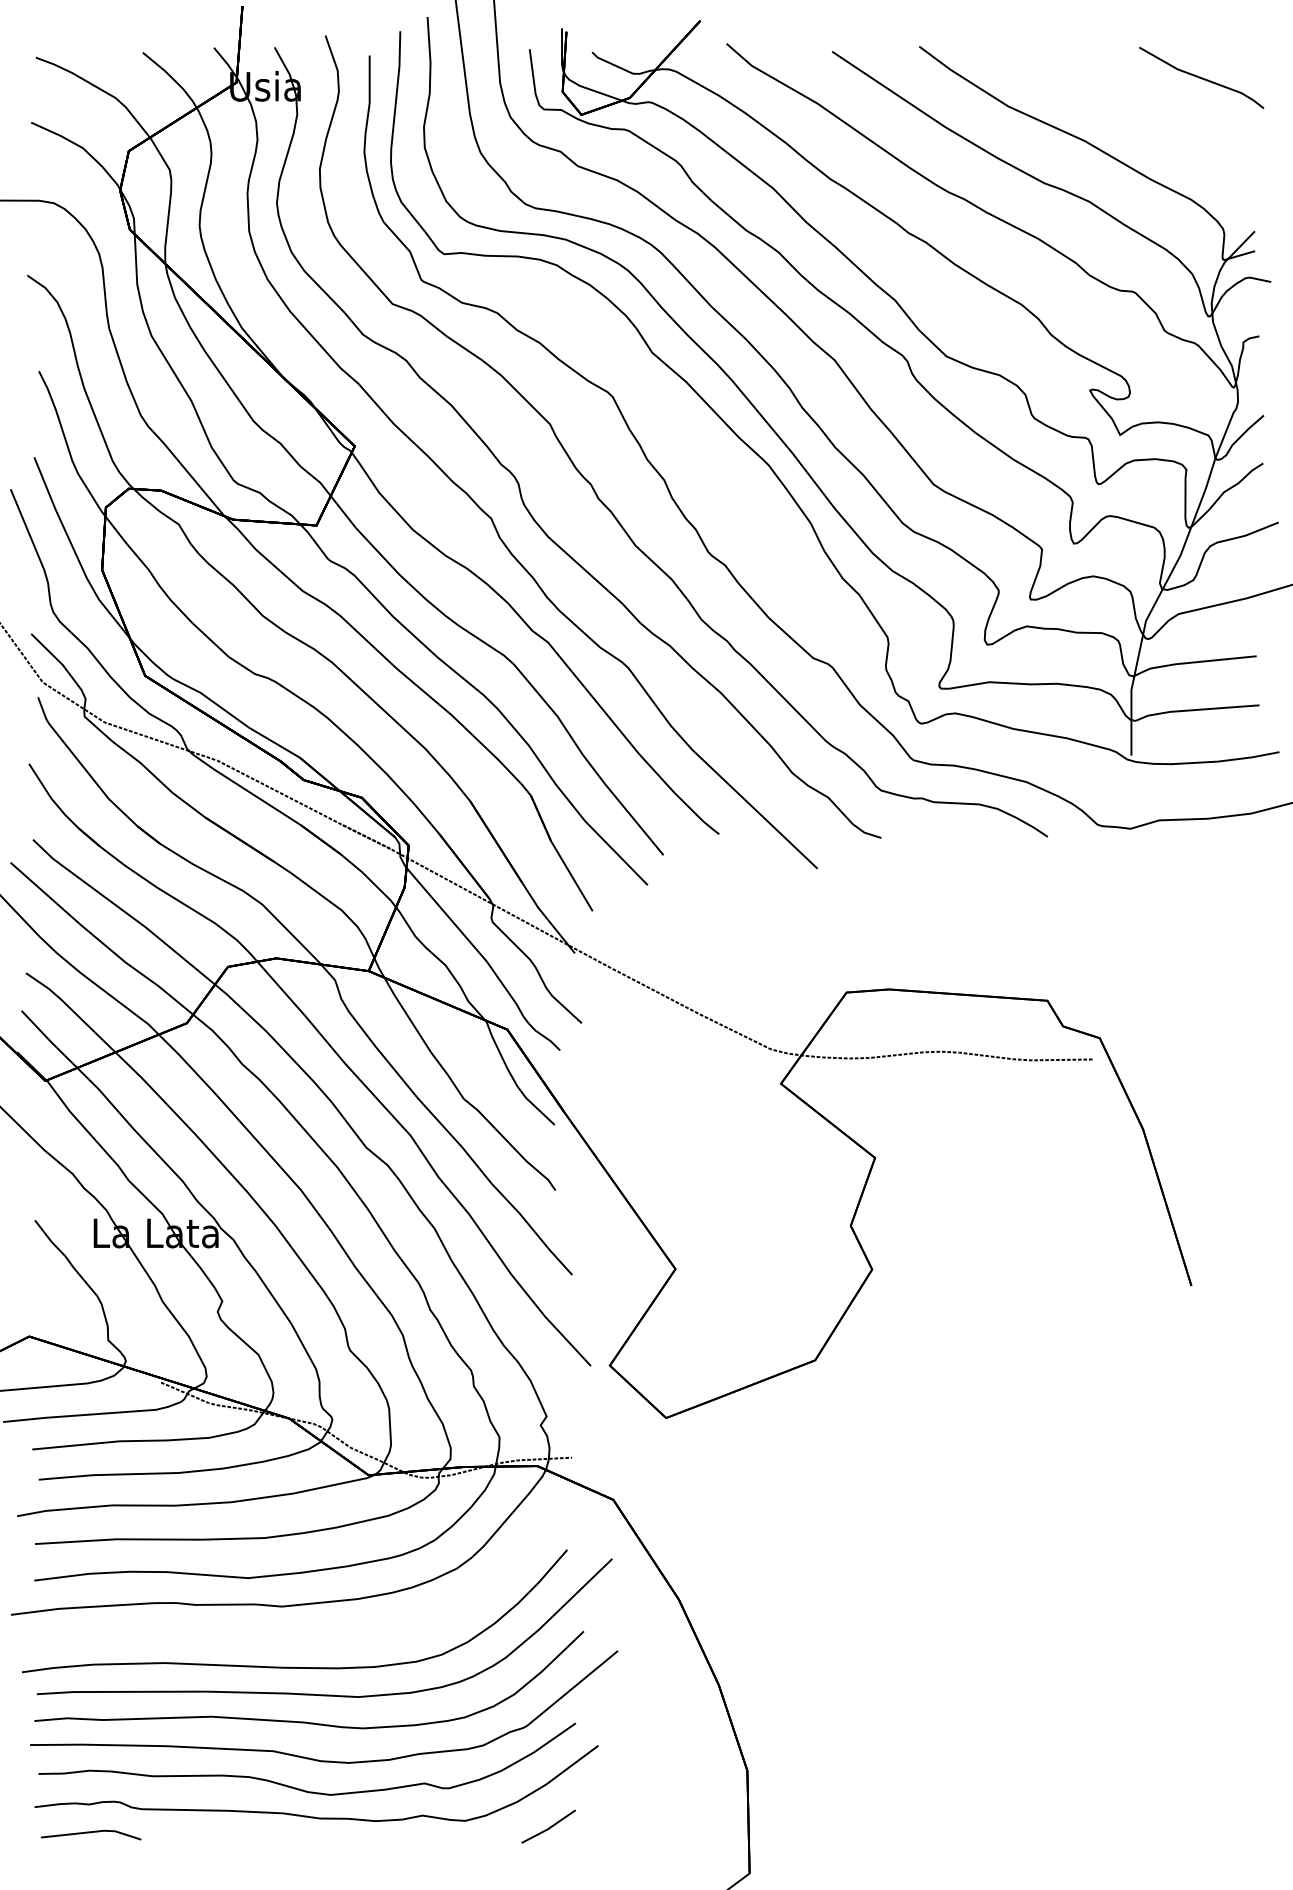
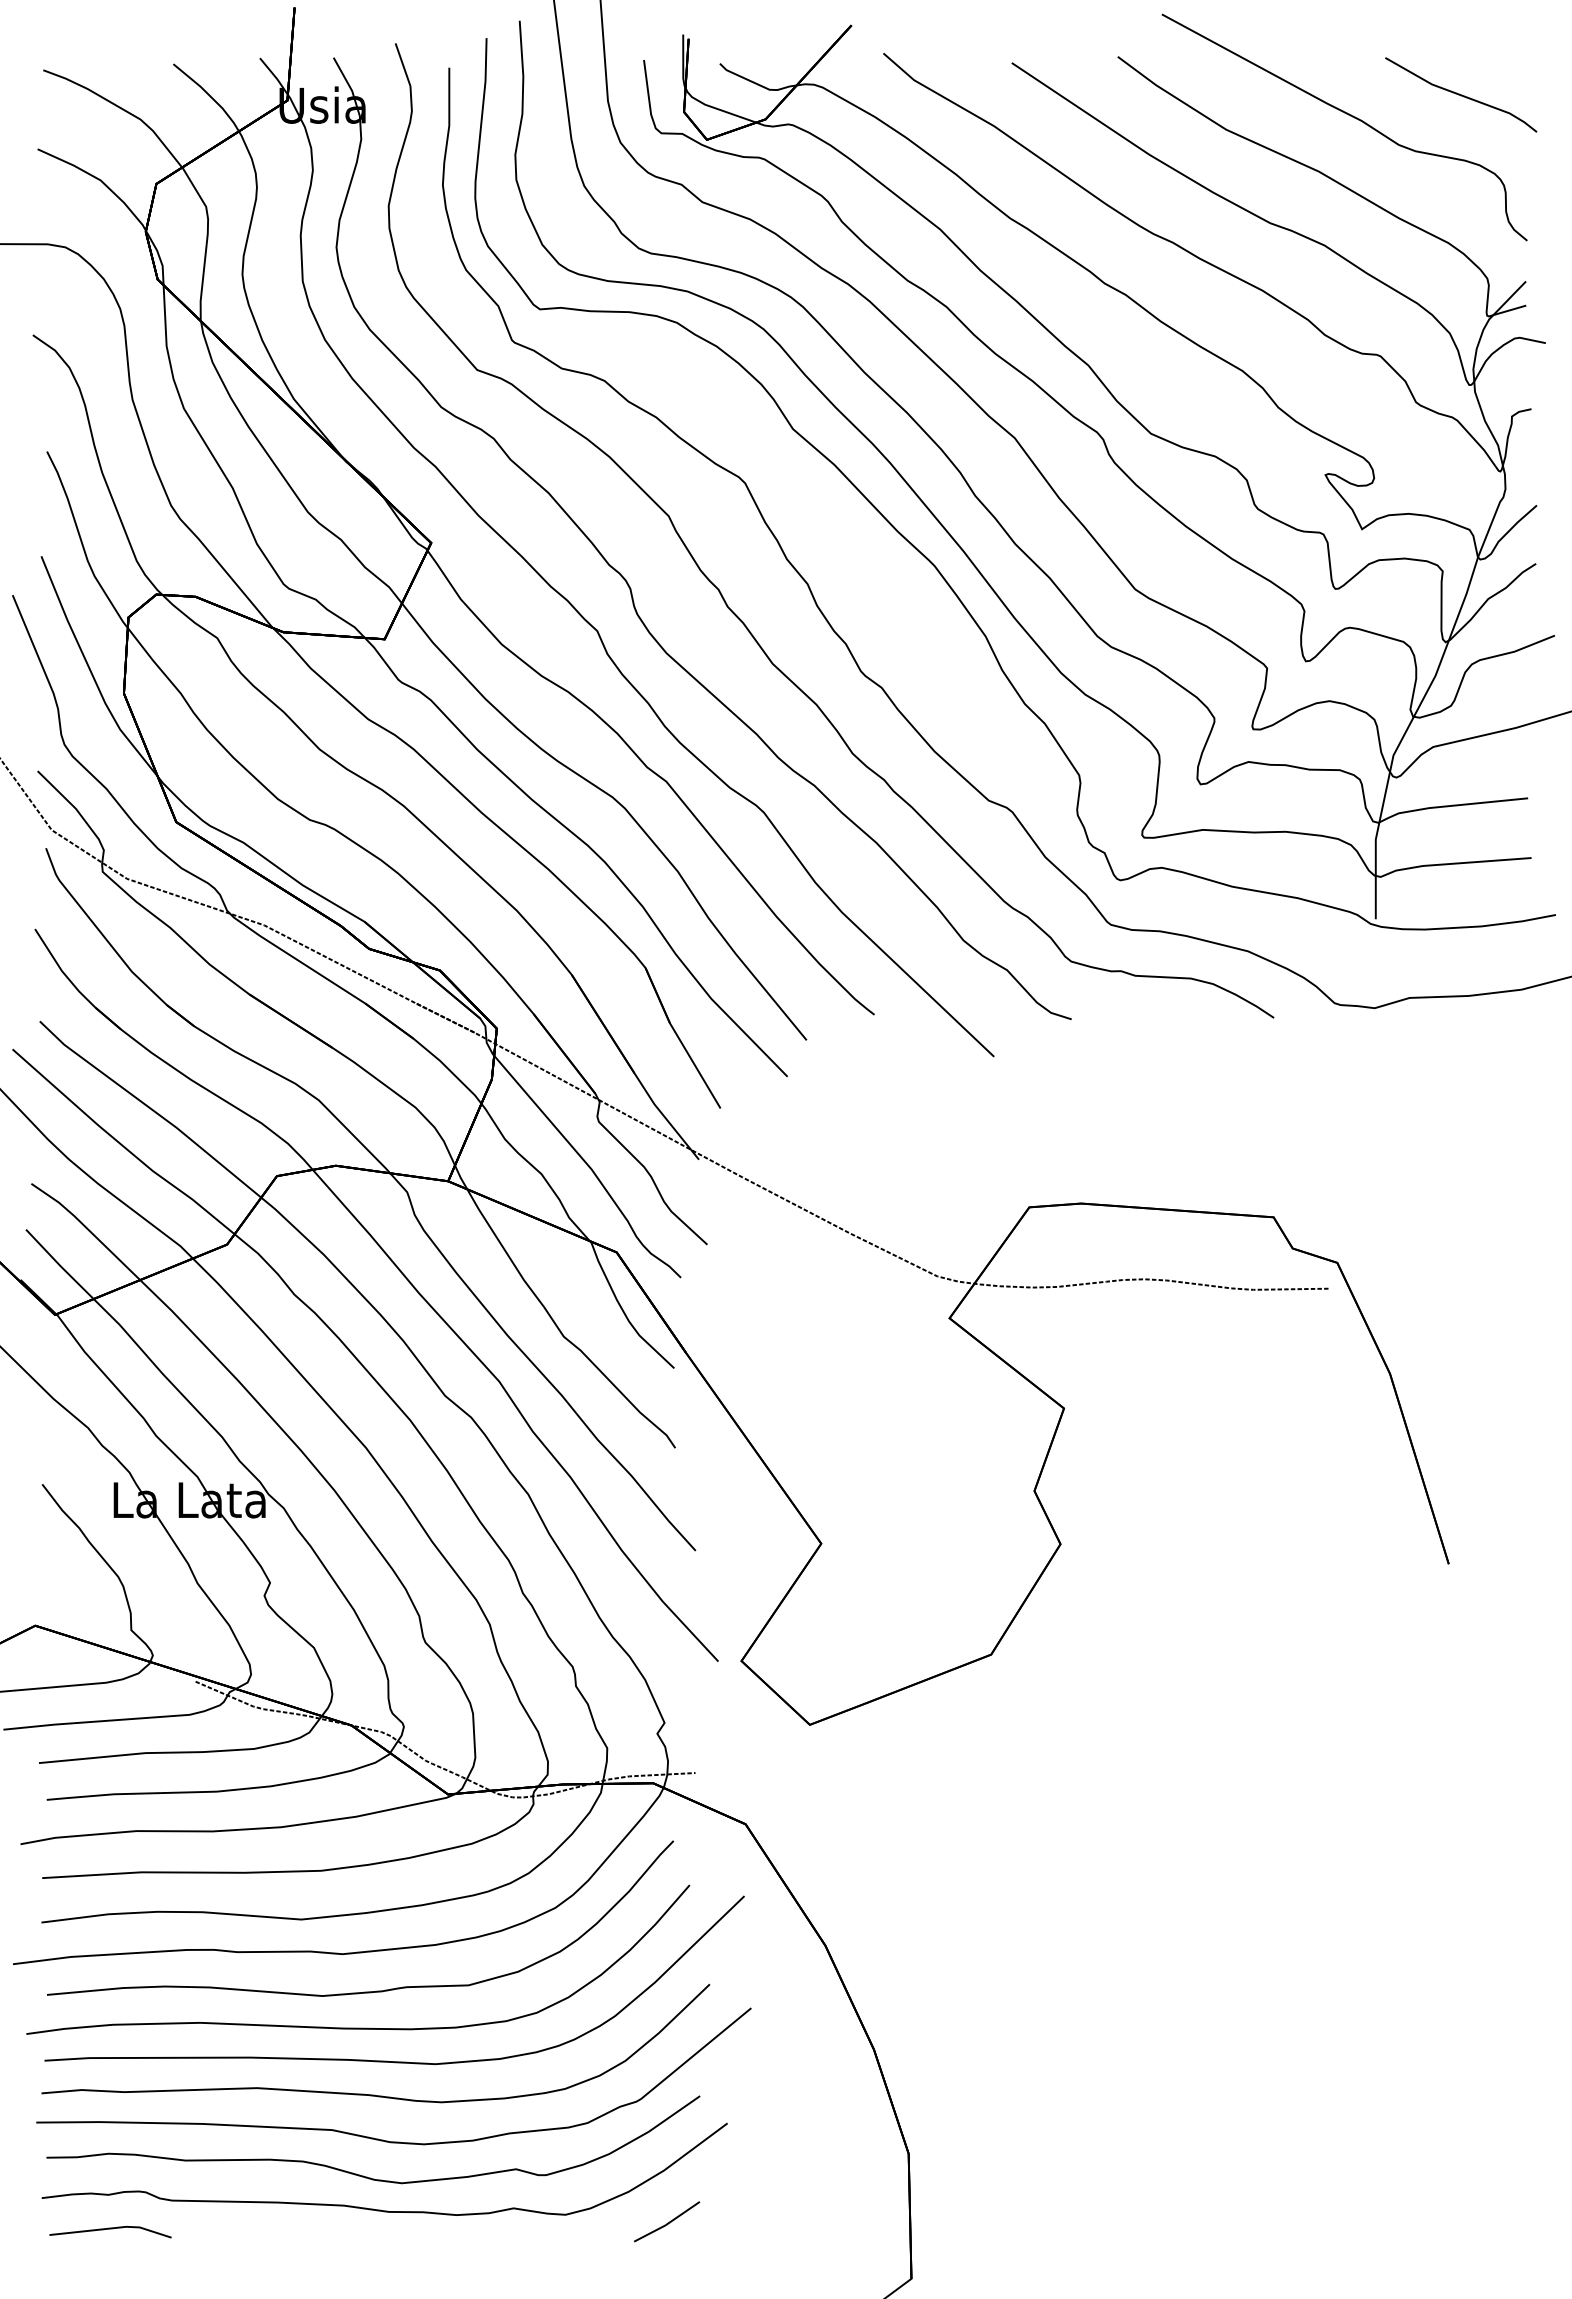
part: (1110, 95) -> (1350, 116), added
curve: (299, 1637) -> (363, 1991), added

